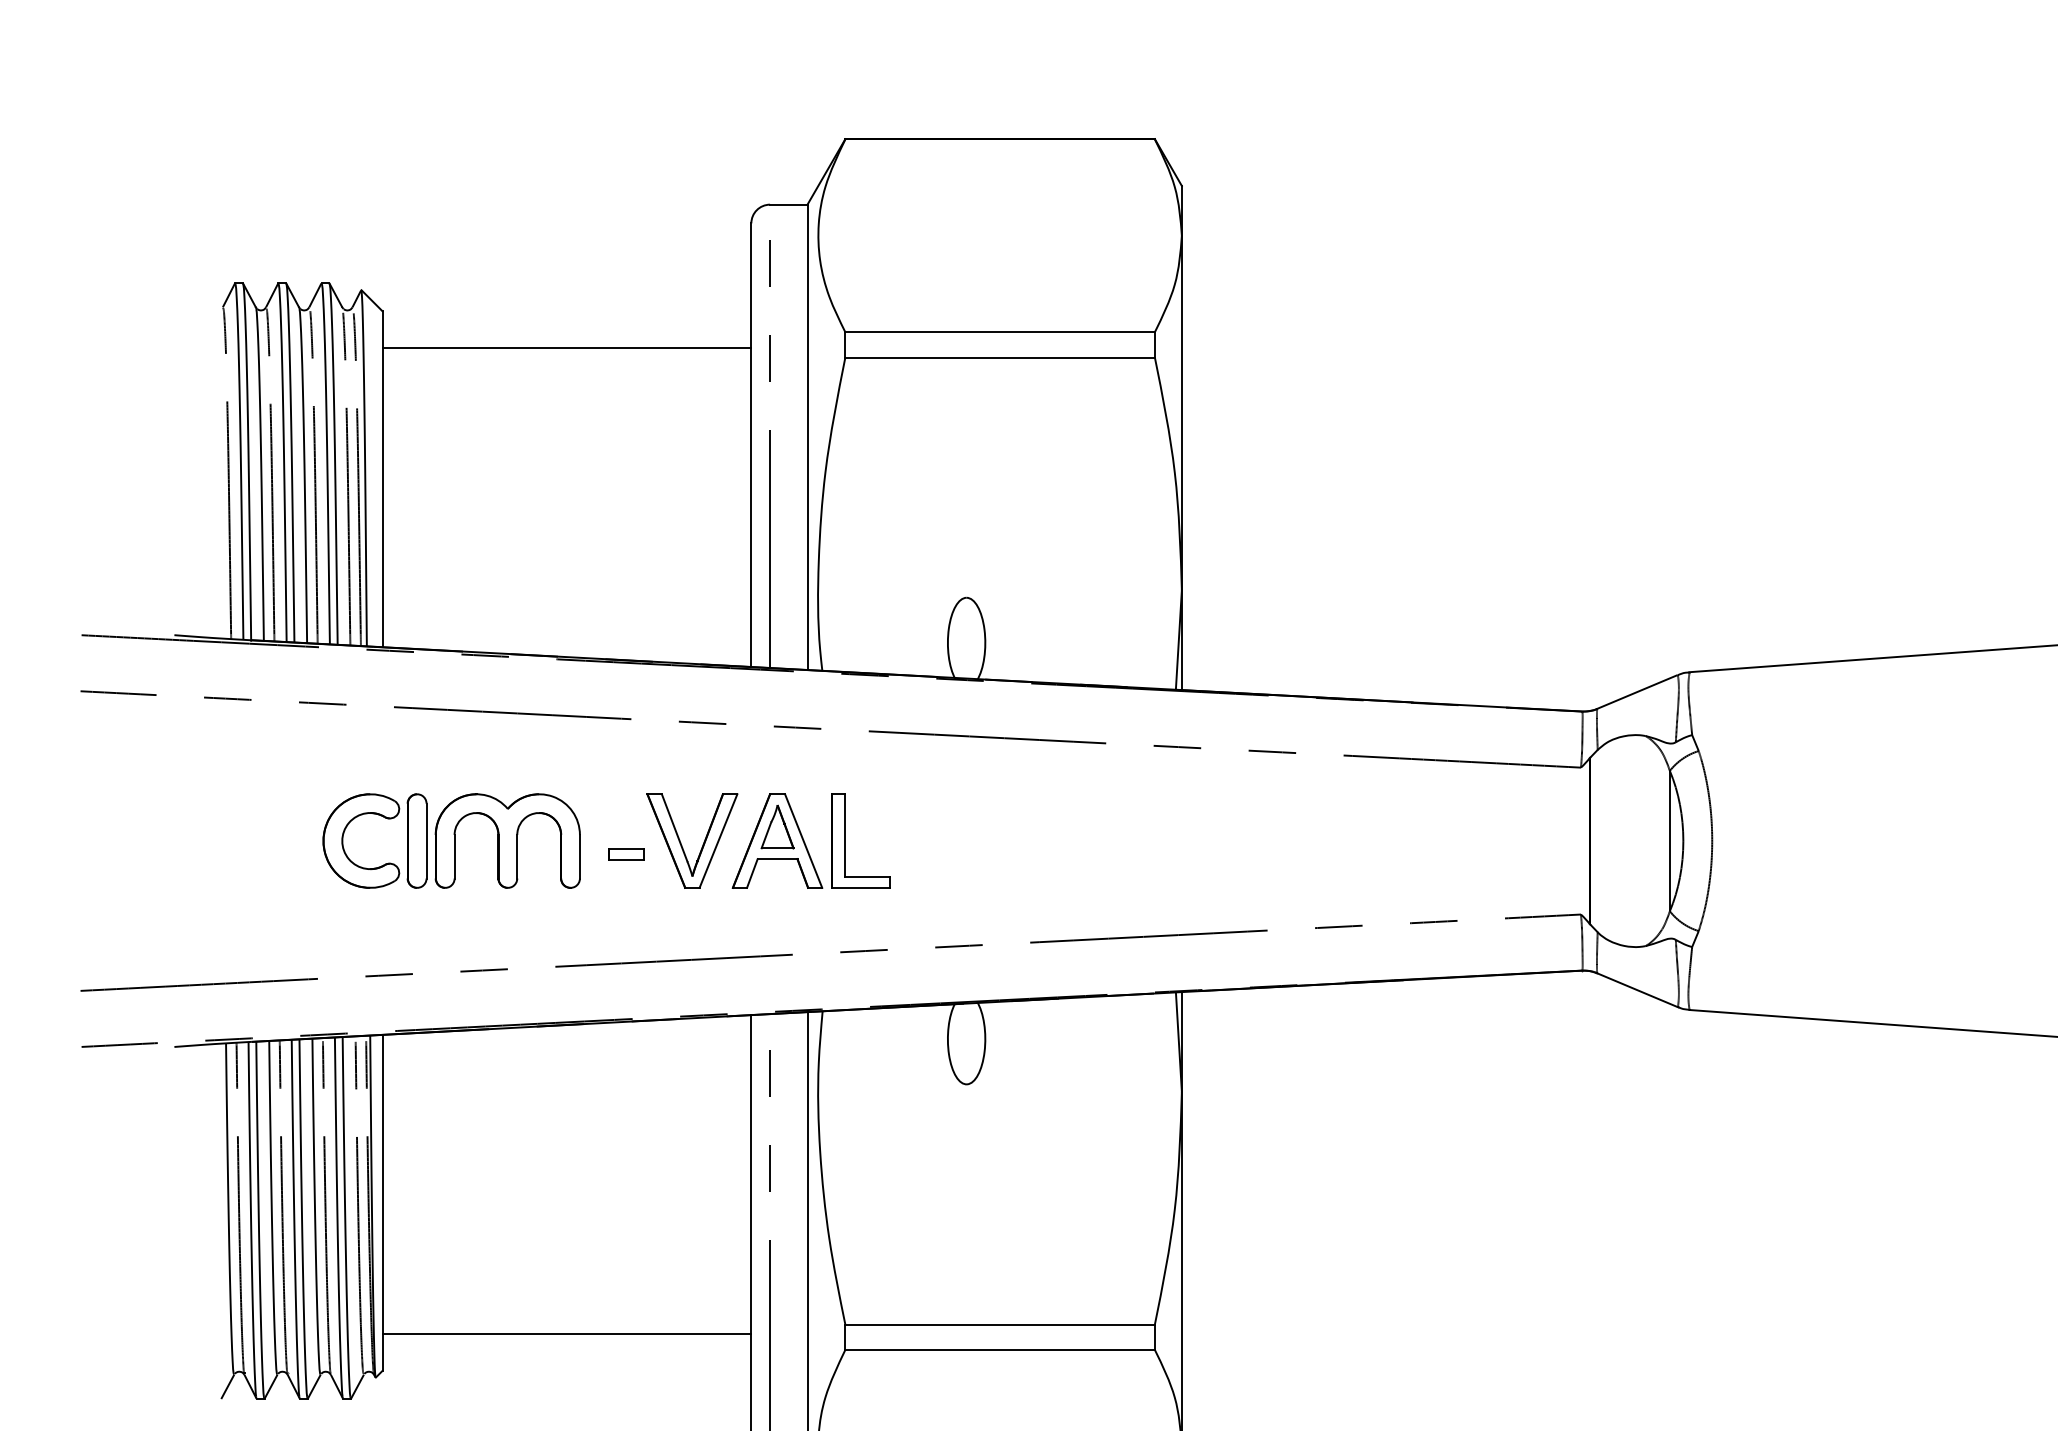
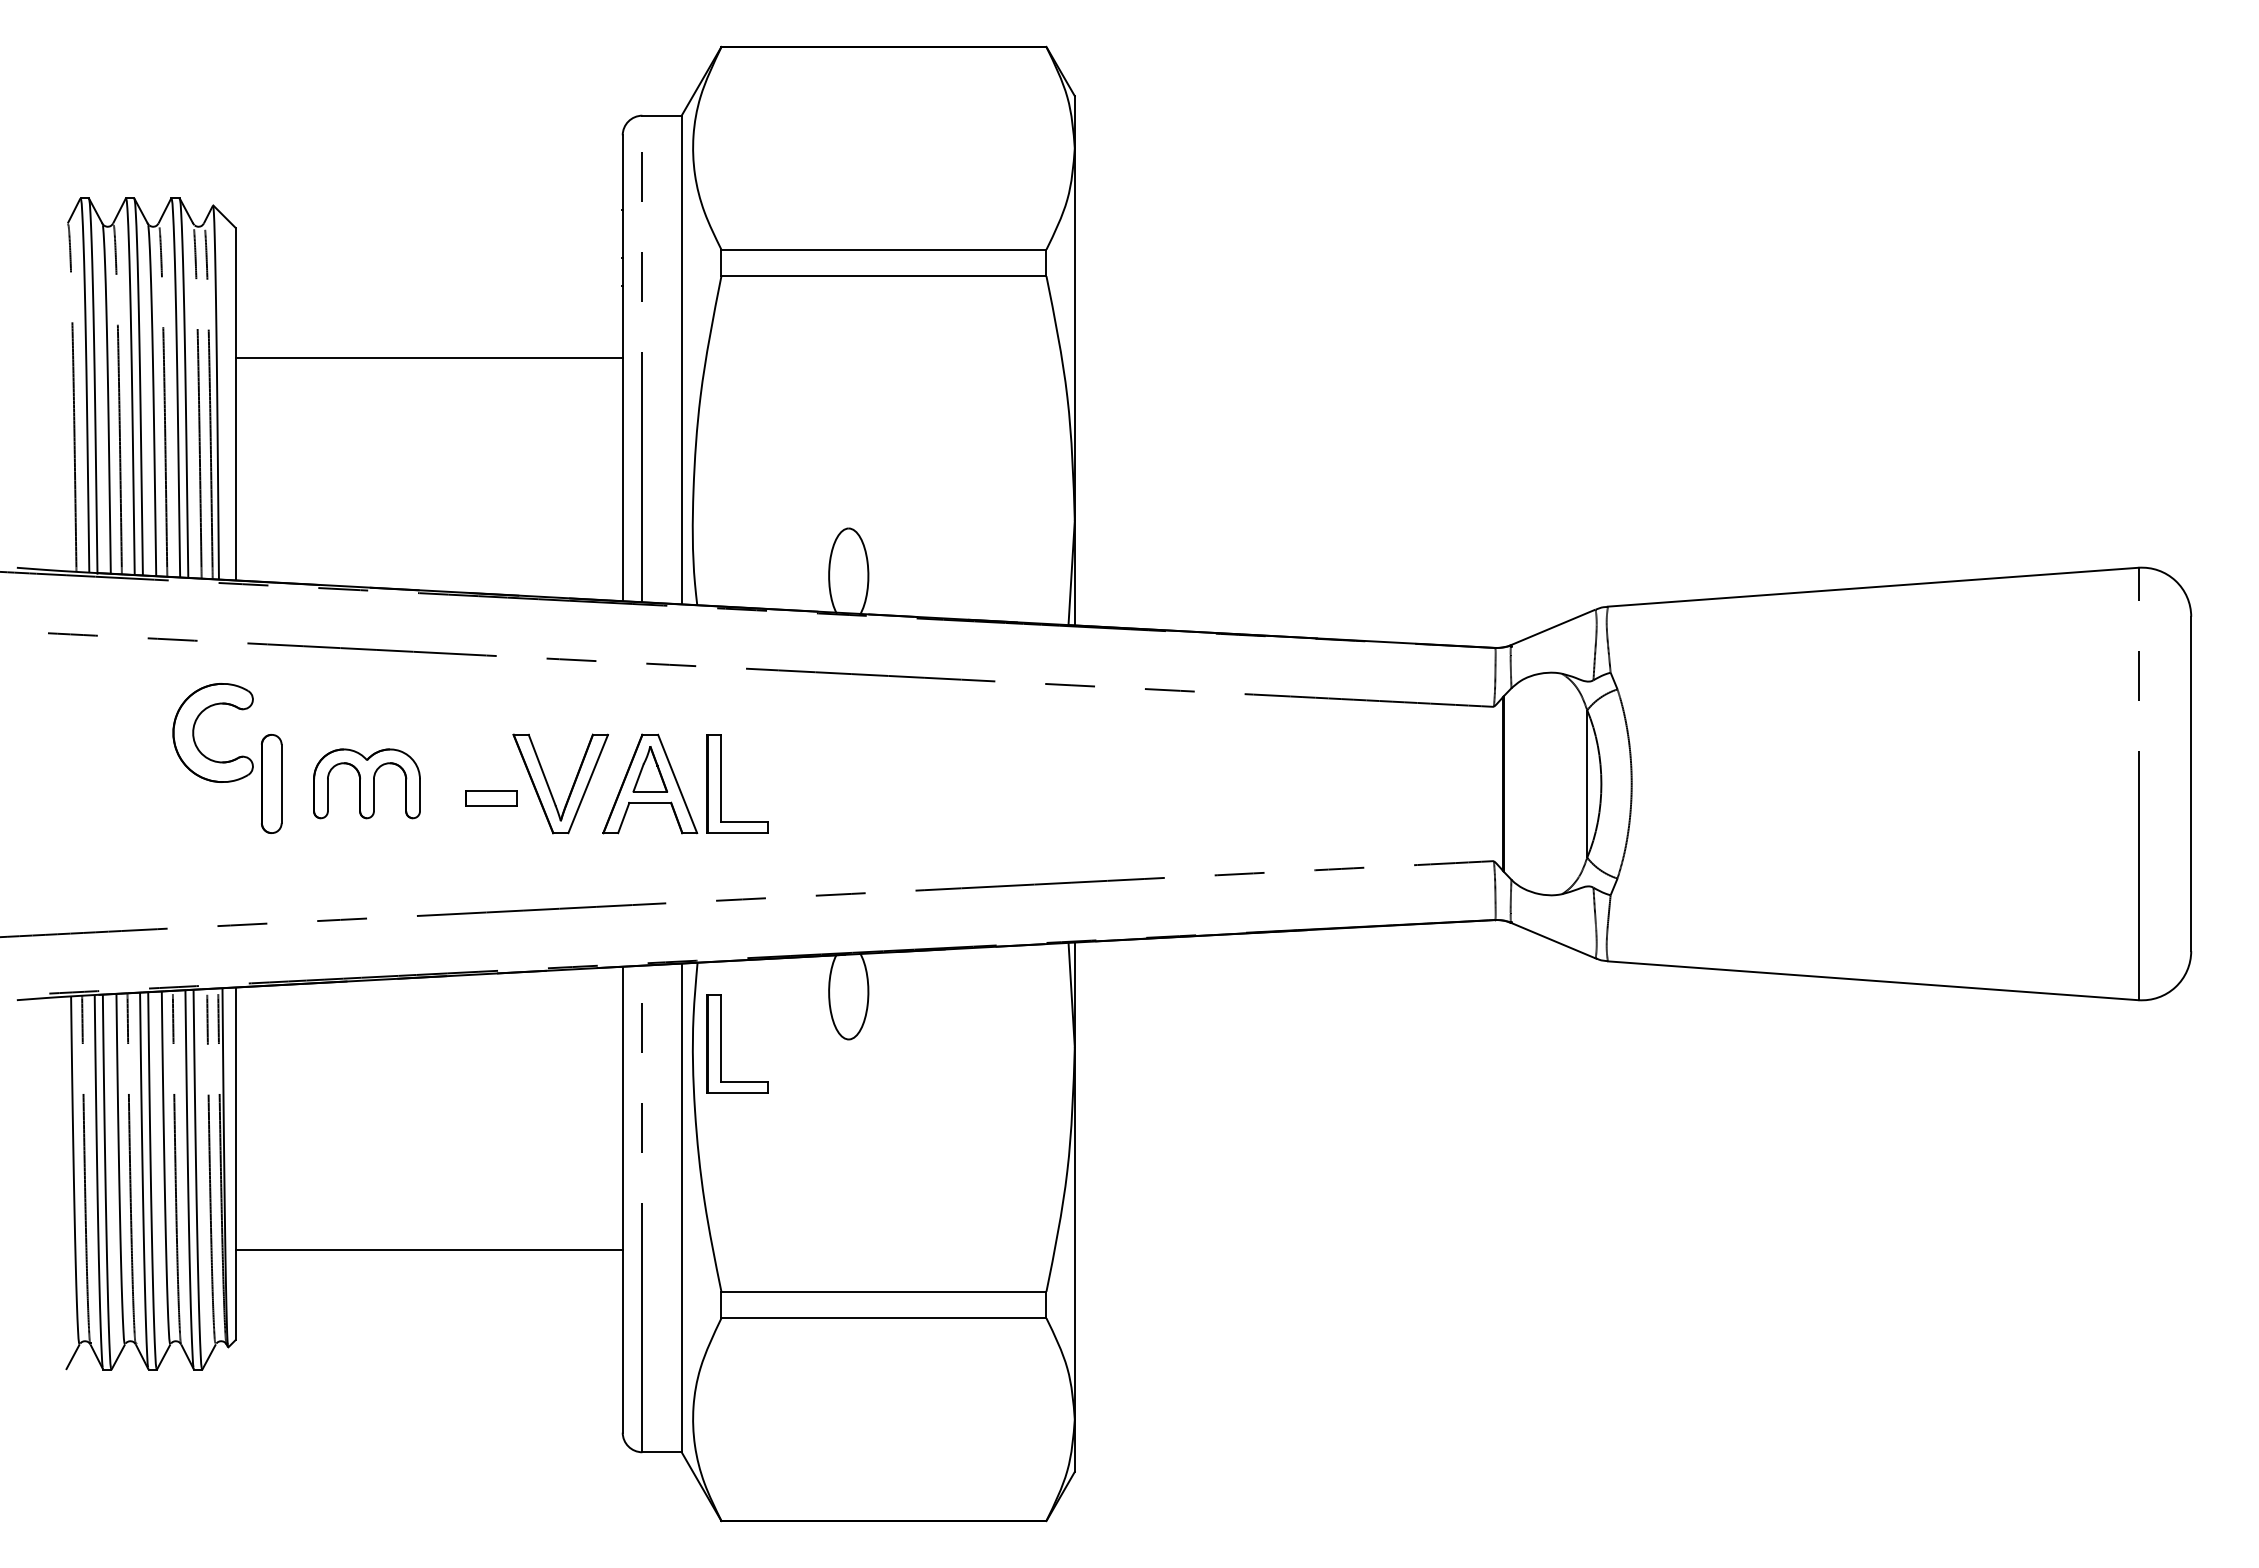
line: (566, 348) -> (428, 358), moved
part: (343, 840) -> (194, 732), moved
part: (507, 840) -> (366, 783), size x0.7
part: (626, 854) -> (491, 798), size x1.4
part: (845, 1088) -> (721, 1043), added
line: (566, 1333) -> (428, 1249), moved

